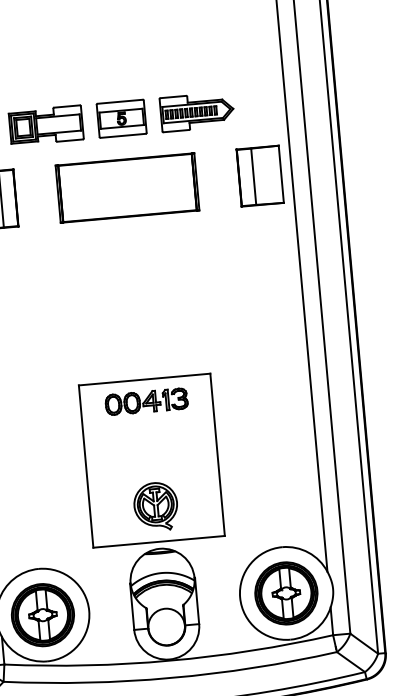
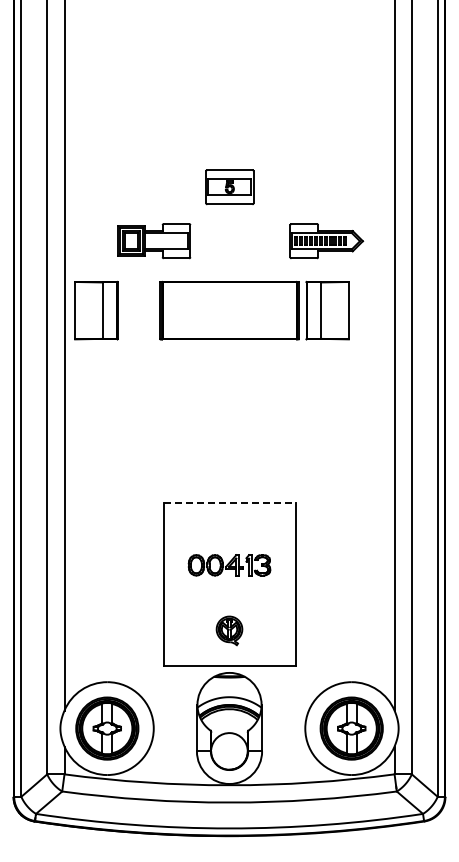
part: (197, 112) -> (326, 241), moved
part: (121, 119) -> (229, 187), moved
part: (259, 176) -> (327, 310), moved
line: (144, 379) -> (229, 502), solid -> dashed
part: (146, 402) -> (229, 565), moved
part: (155, 506) -> (229, 630), size x0.6

